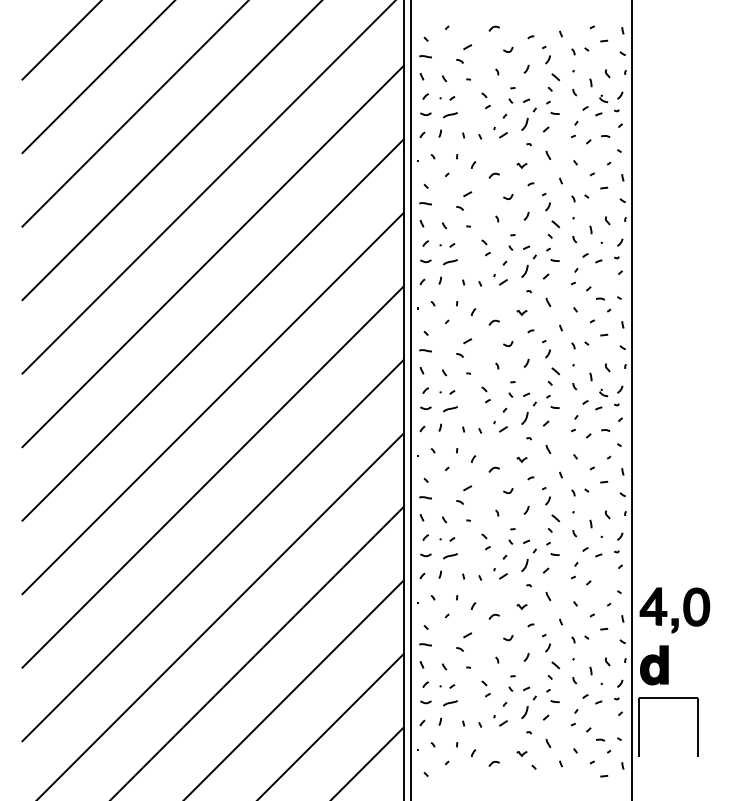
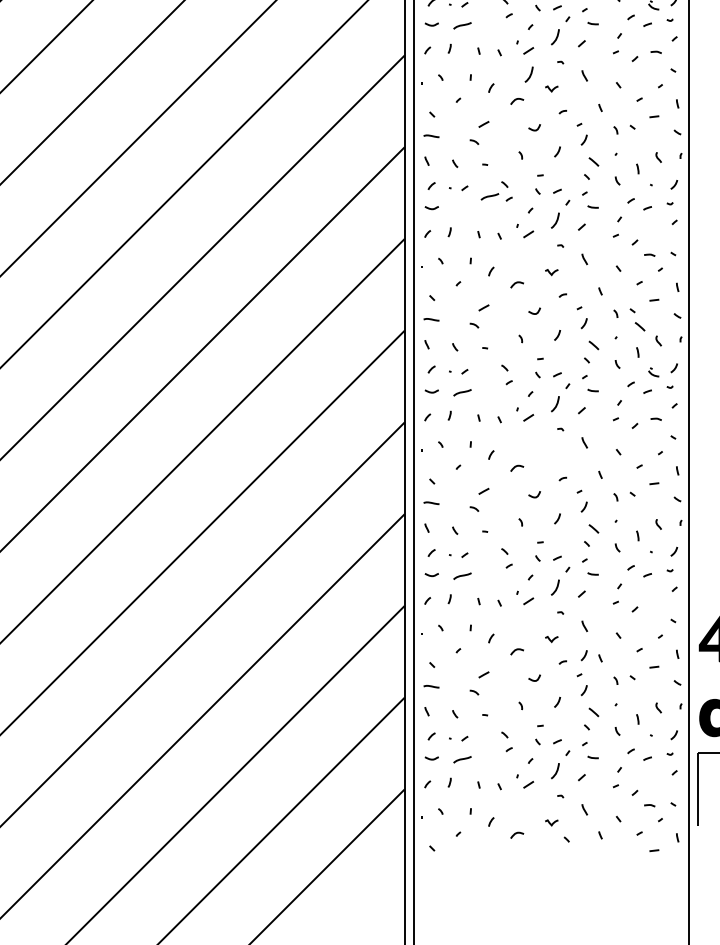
curve: (504, 153) -> (529, 73), added
curve: (450, 262) -> (490, 197), moved
curve: (592, 356) -> (639, 326), added
curve: (521, 459) -> (551, 455), removed
curve: (548, 619) -> (584, 655), added

